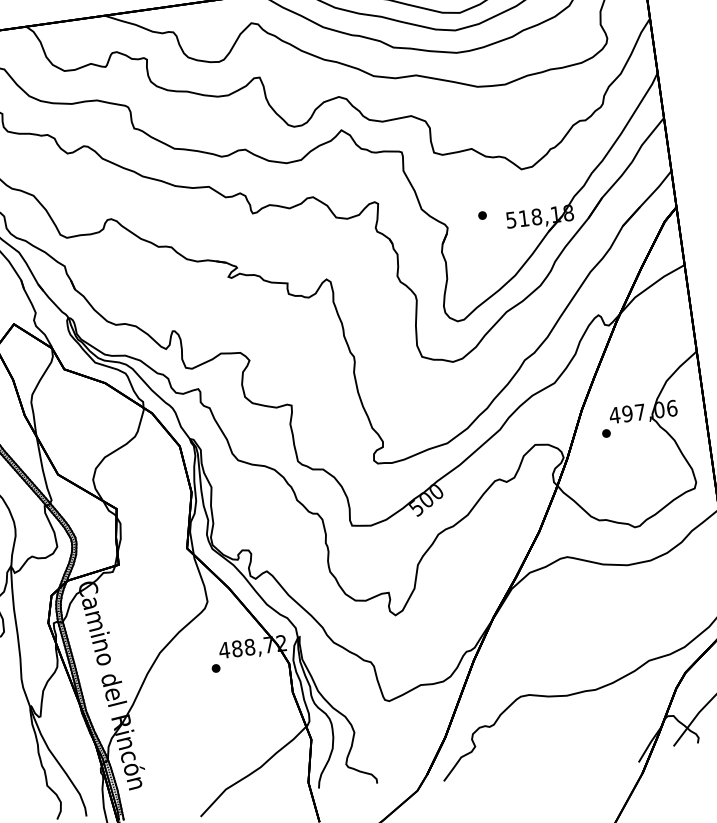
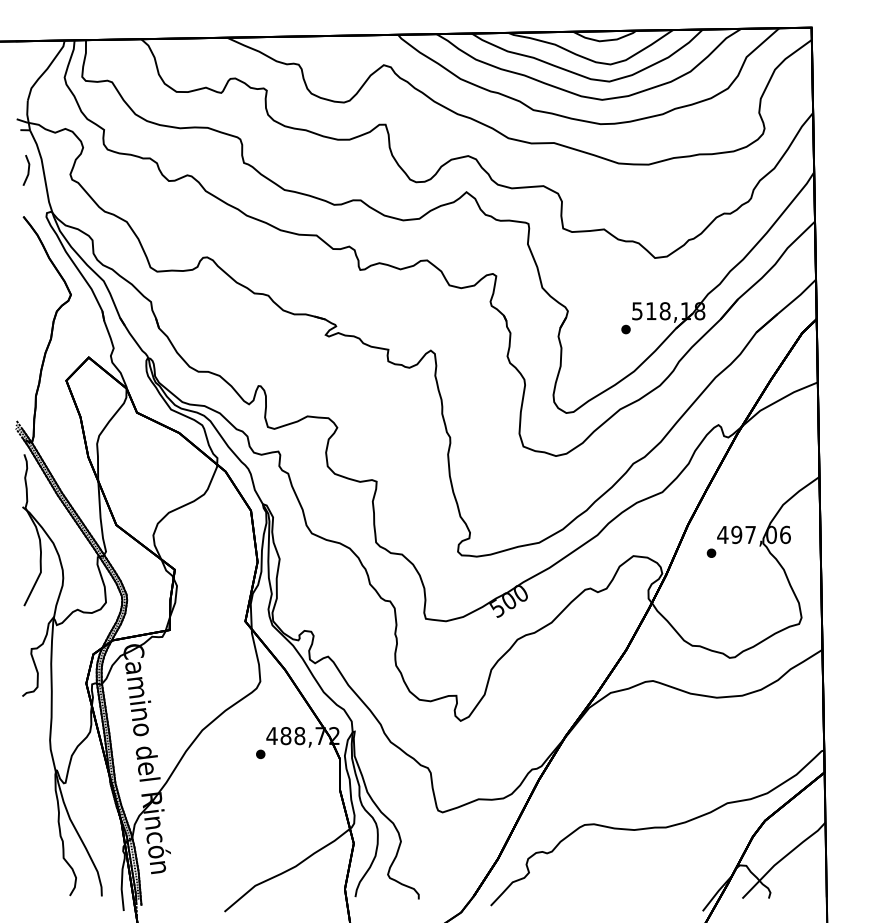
part: (482, 215) -> (625, 329), moved

